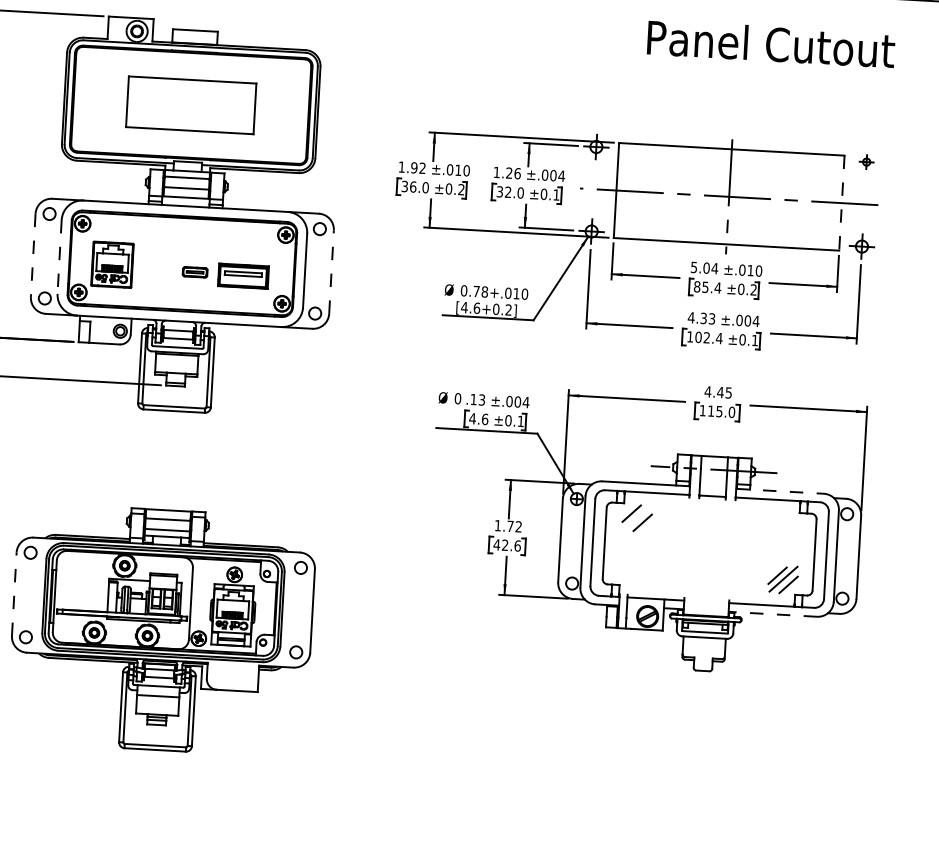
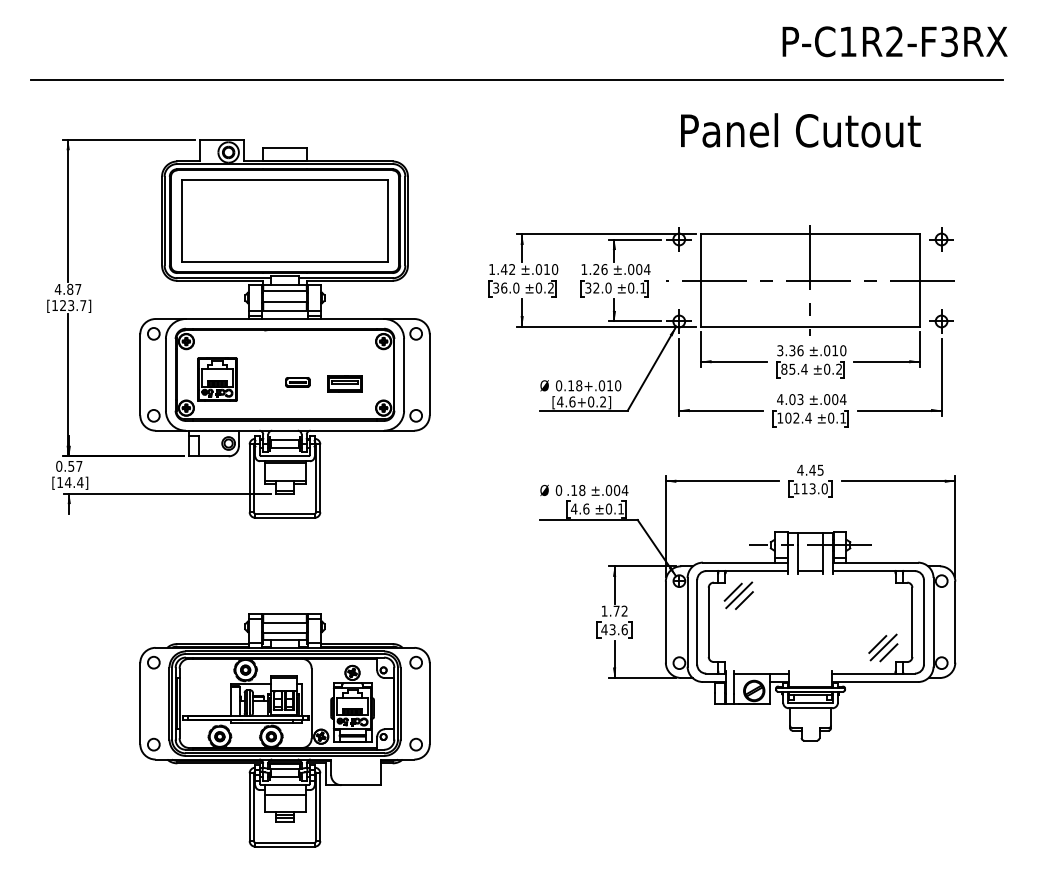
text: (770, 44) -> (800, 130), moved
part: (190, 104) -> (284, 220), size x1.67
part: (866, 162) -> (941, 239), size x1.67
text: (413, 167) -> (503, 269), 1.92 -> 1.42
line: (841, 204) -> (919, 281), dashed -> solid
line: (33, 256) -> (140, 375), dashed -> solid
line: (59, 256) -> (165, 374), dashed -> solid
text: (704, 267) -> (790, 350), 5.04 -> 3.36
line: (331, 271) -> (429, 374), dashed -> solid
part: (243, 276) -> (344, 383), size x0.71
text: (475, 291) -> (570, 385), 0.78+.010 -> 0.18+.010
text: (703, 318) -> (792, 399), 4.33 -> 4.03
text: (482, 400) -> (582, 490), .13 -> .18
text: (719, 411) -> (812, 488), 115.0 -> 113.0
line: (780, 491) -> (875, 562), dashed -> solid
line: (637, 517) -> (739, 595), added
text: (505, 546) -> (612, 630), 42.6 -> 43.6
line: (14, 594) -> (140, 703), dashed -> solid
line: (773, 614) -> (875, 682), dashed -> solid

